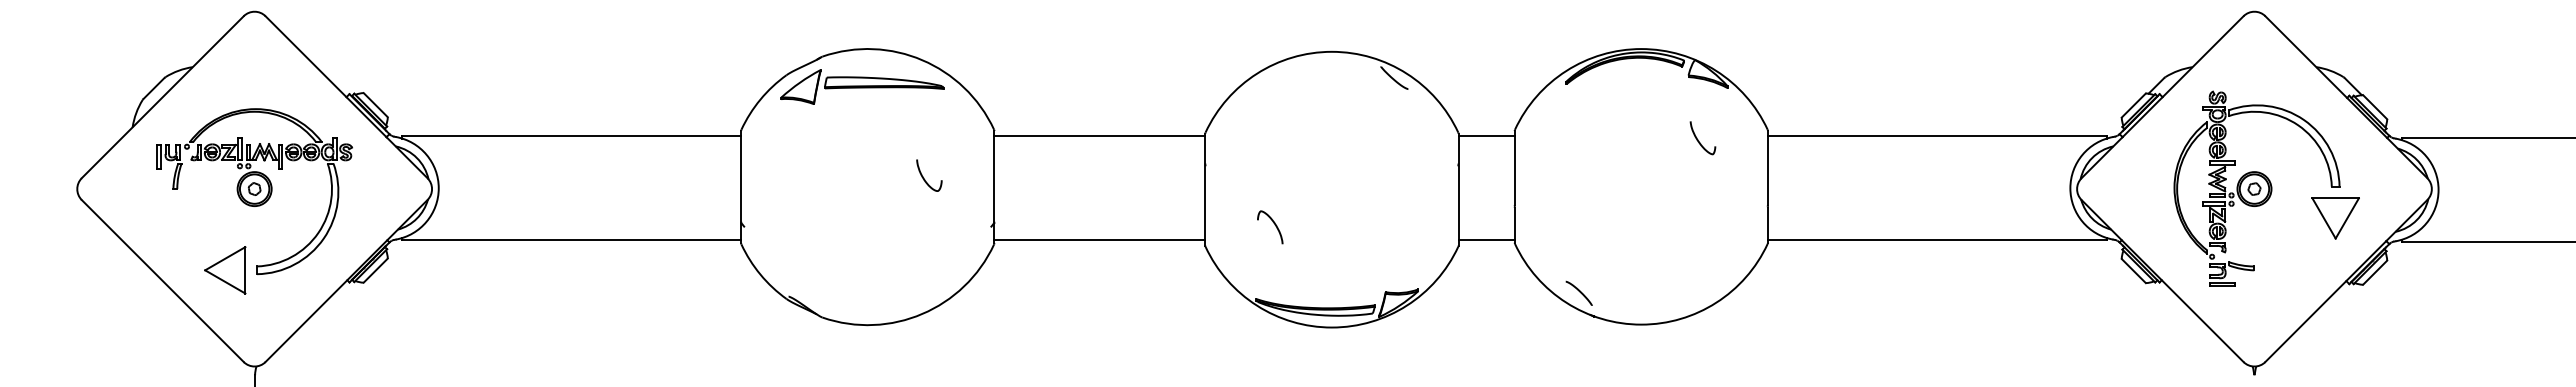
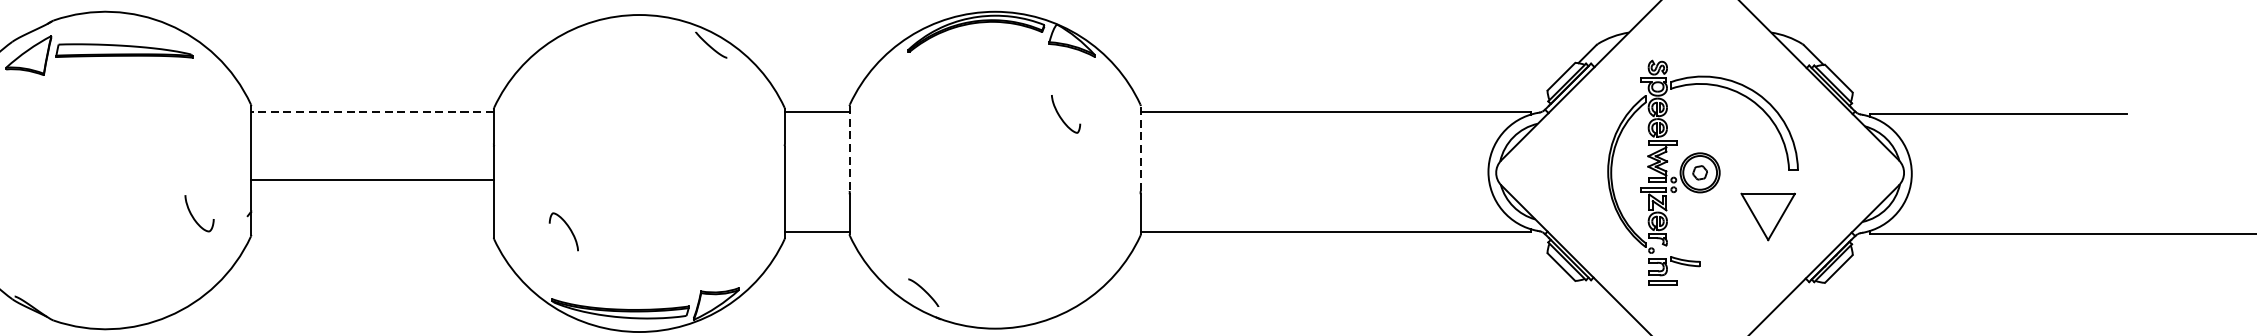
line: (1099, 136) -> (372, 112), solid -> dashed
line: (1514, 167) -> (849, 148), solid -> dashed
line: (1767, 167) -> (1140, 148), solid -> dashed
curve: (925, 179) -> (195, 218), moved
part: (2335, 218) -> (1768, 216), moved
curve: (1274, 225) -> (568, 229), moved
line: (1099, 240) -> (372, 180), moved

